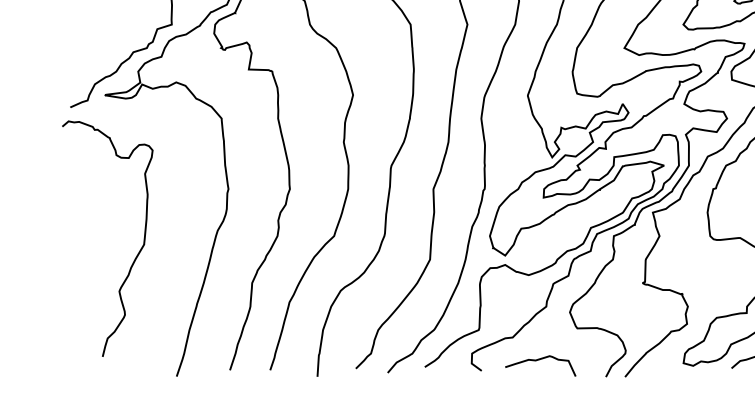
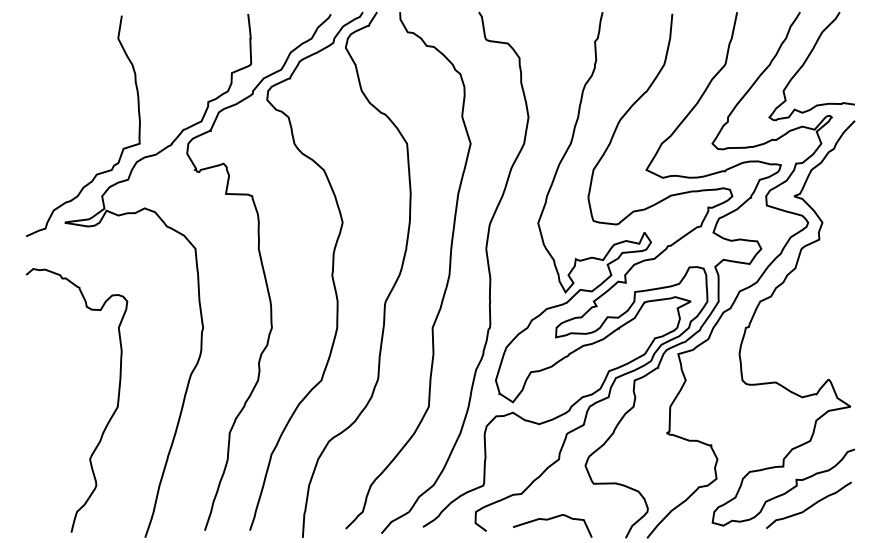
curve: (136, 254) -> (109, 418), moved

